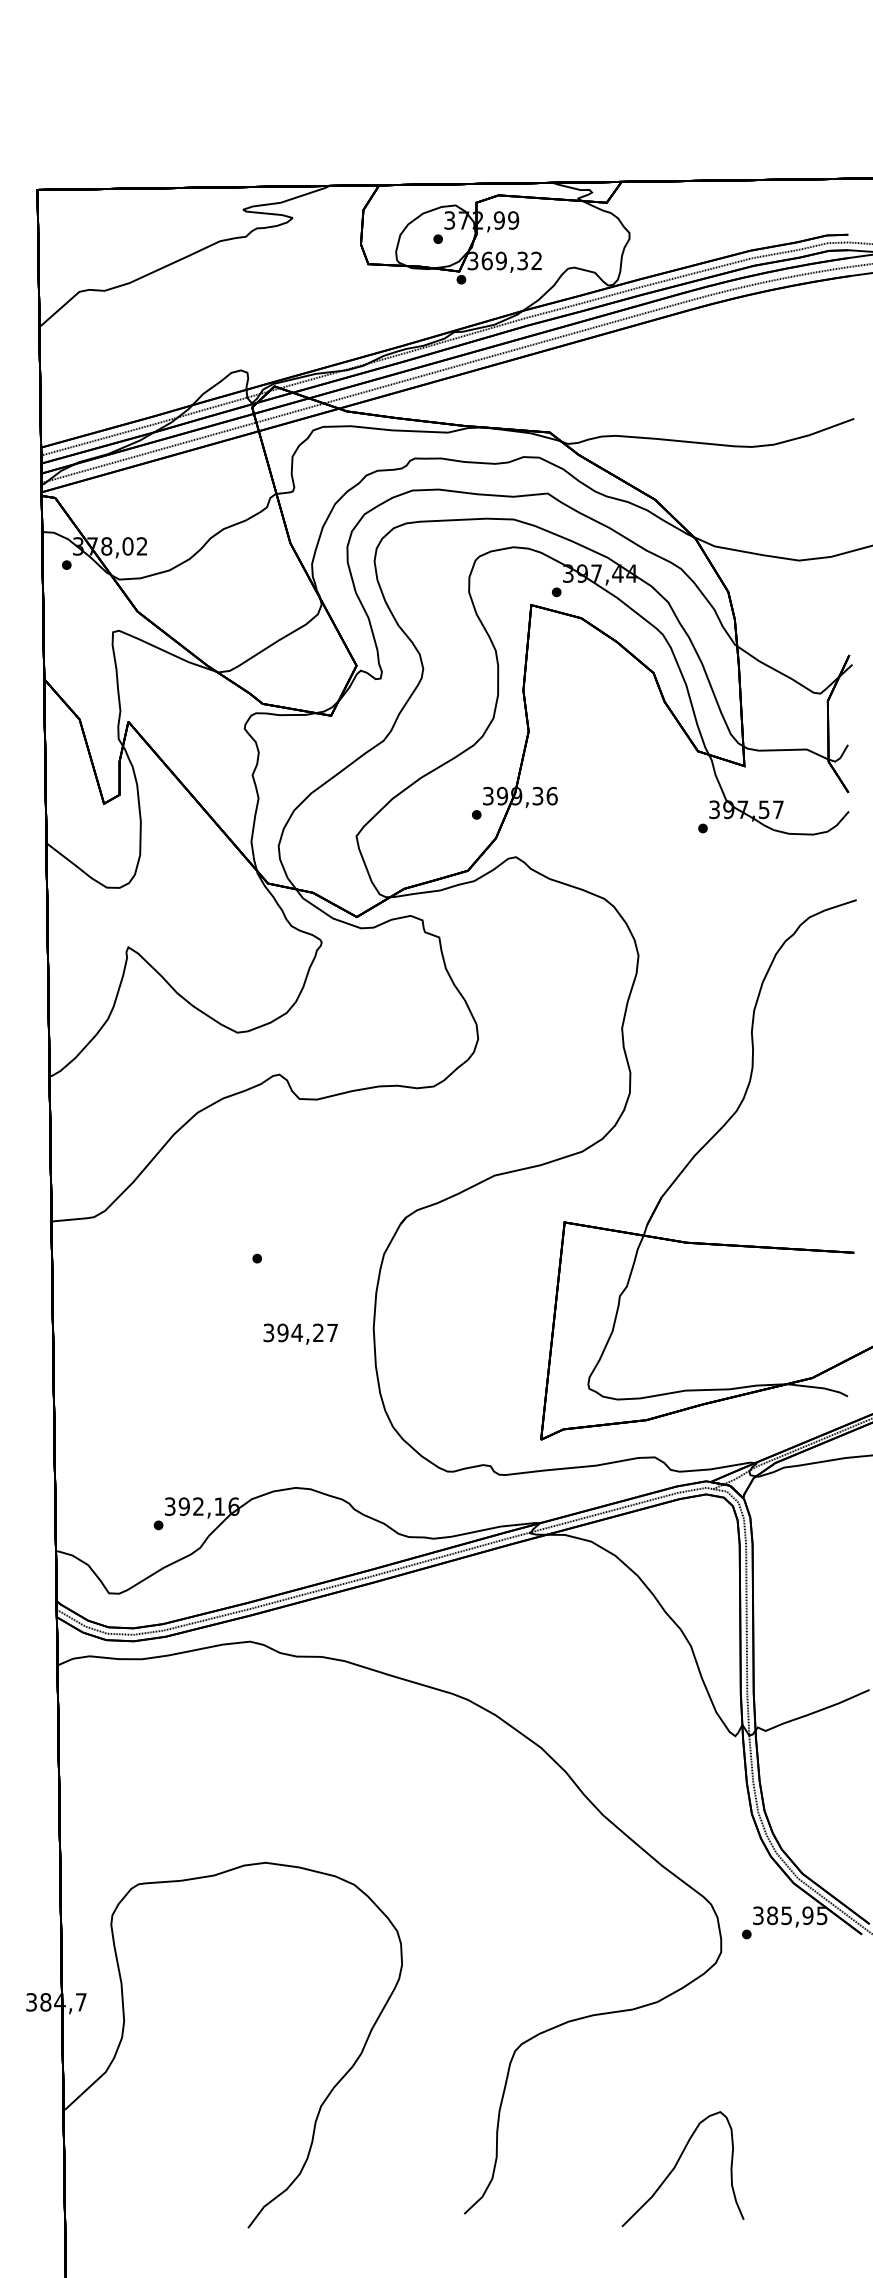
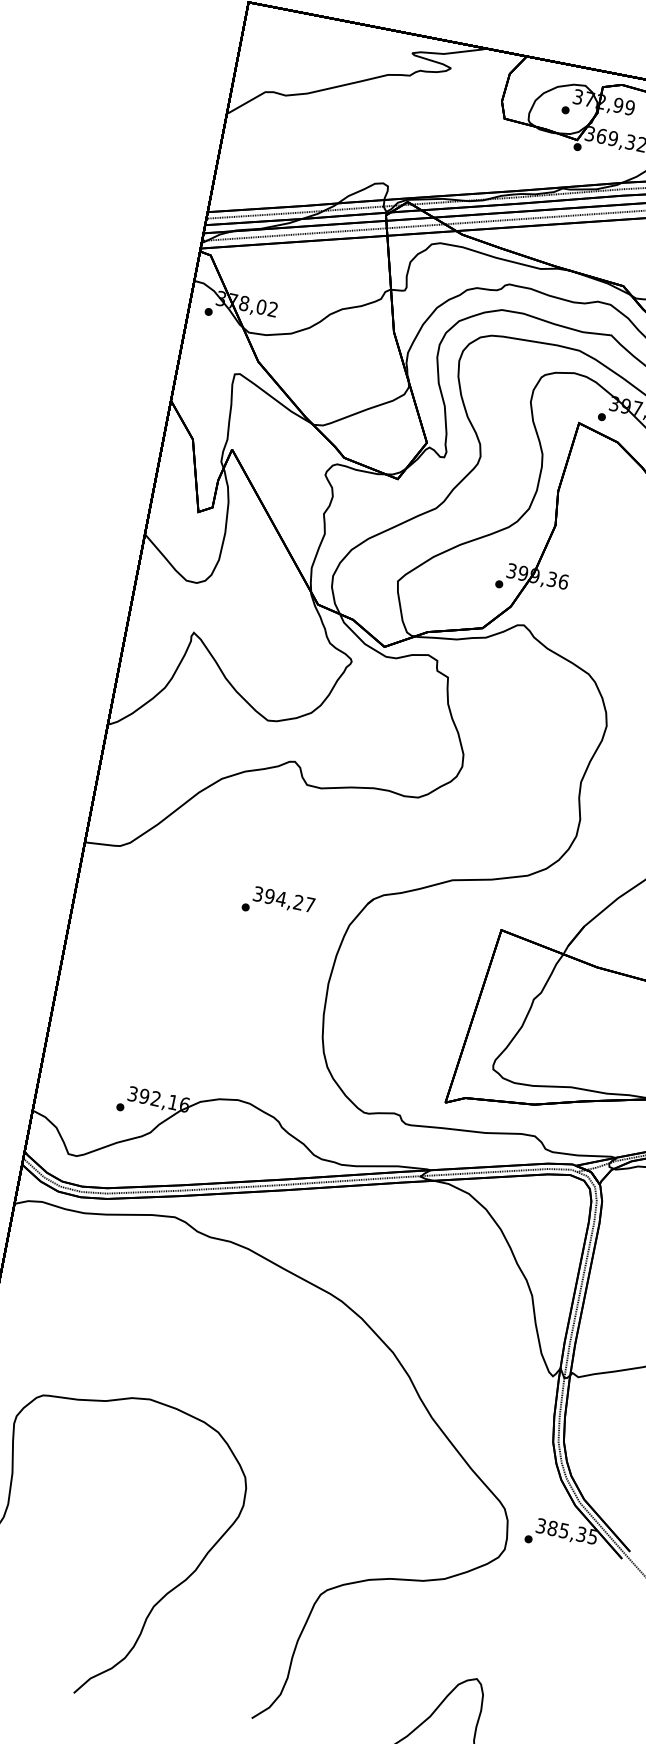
text: (300, 1333) -> (283, 900), moved
text: (807, 1915) -> (581, 1534), 385,95 -> 385,35

